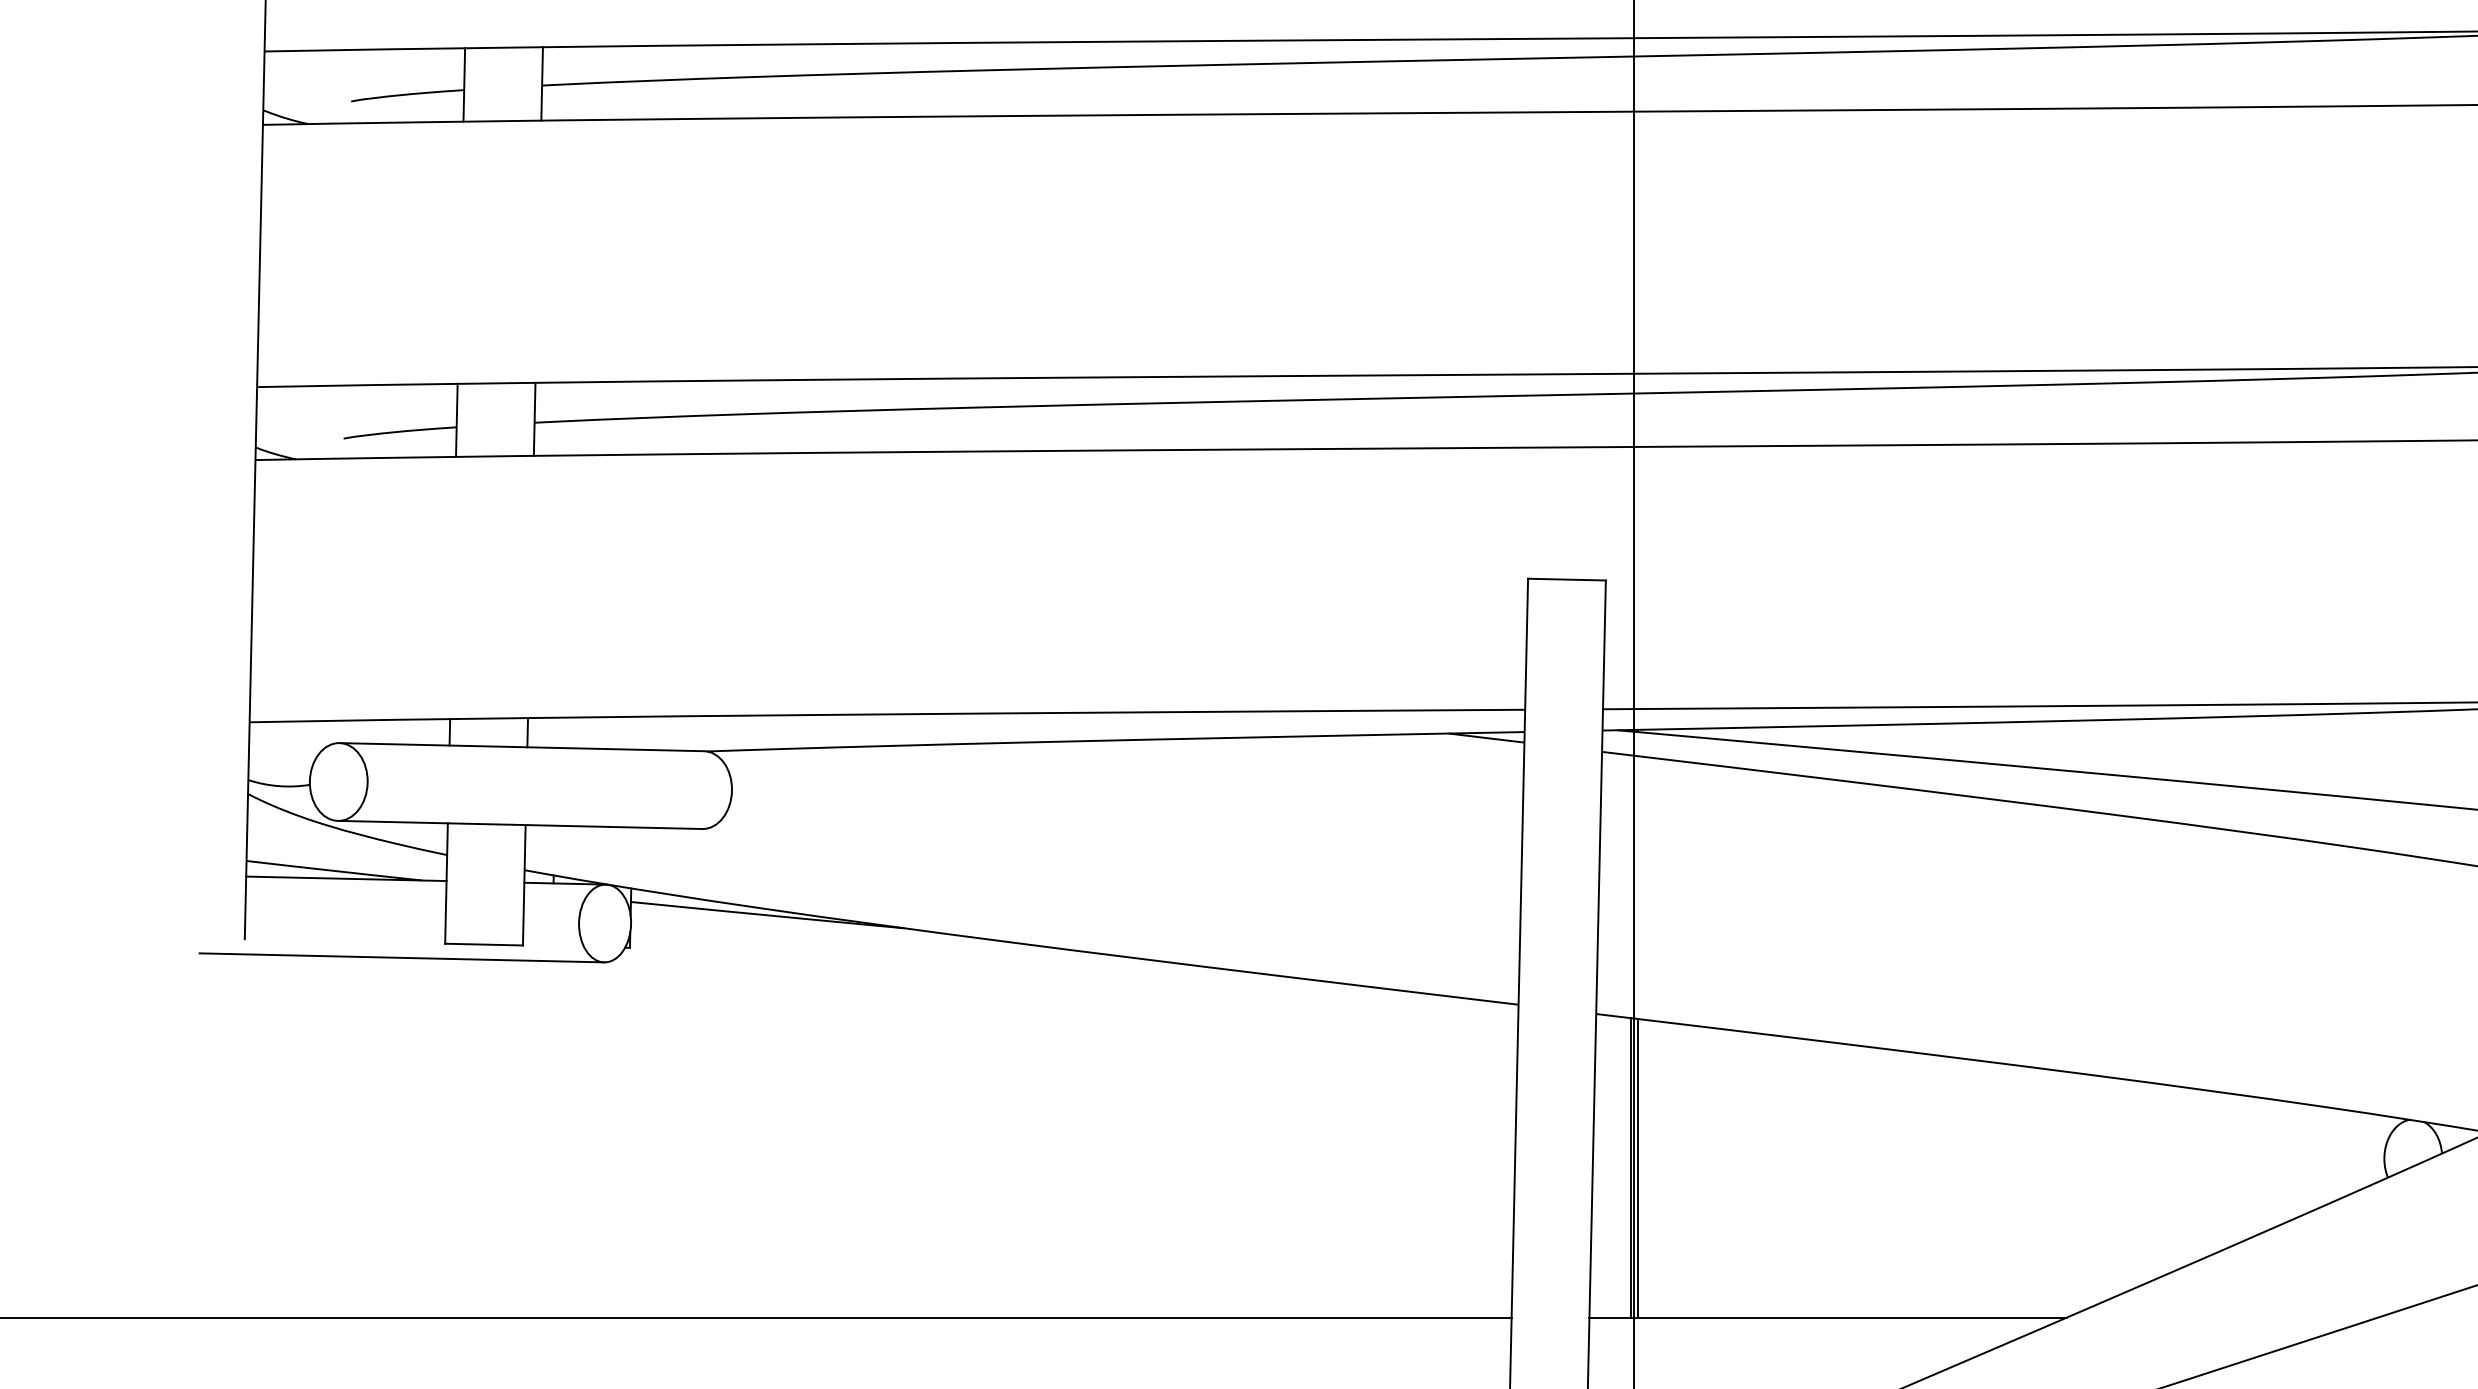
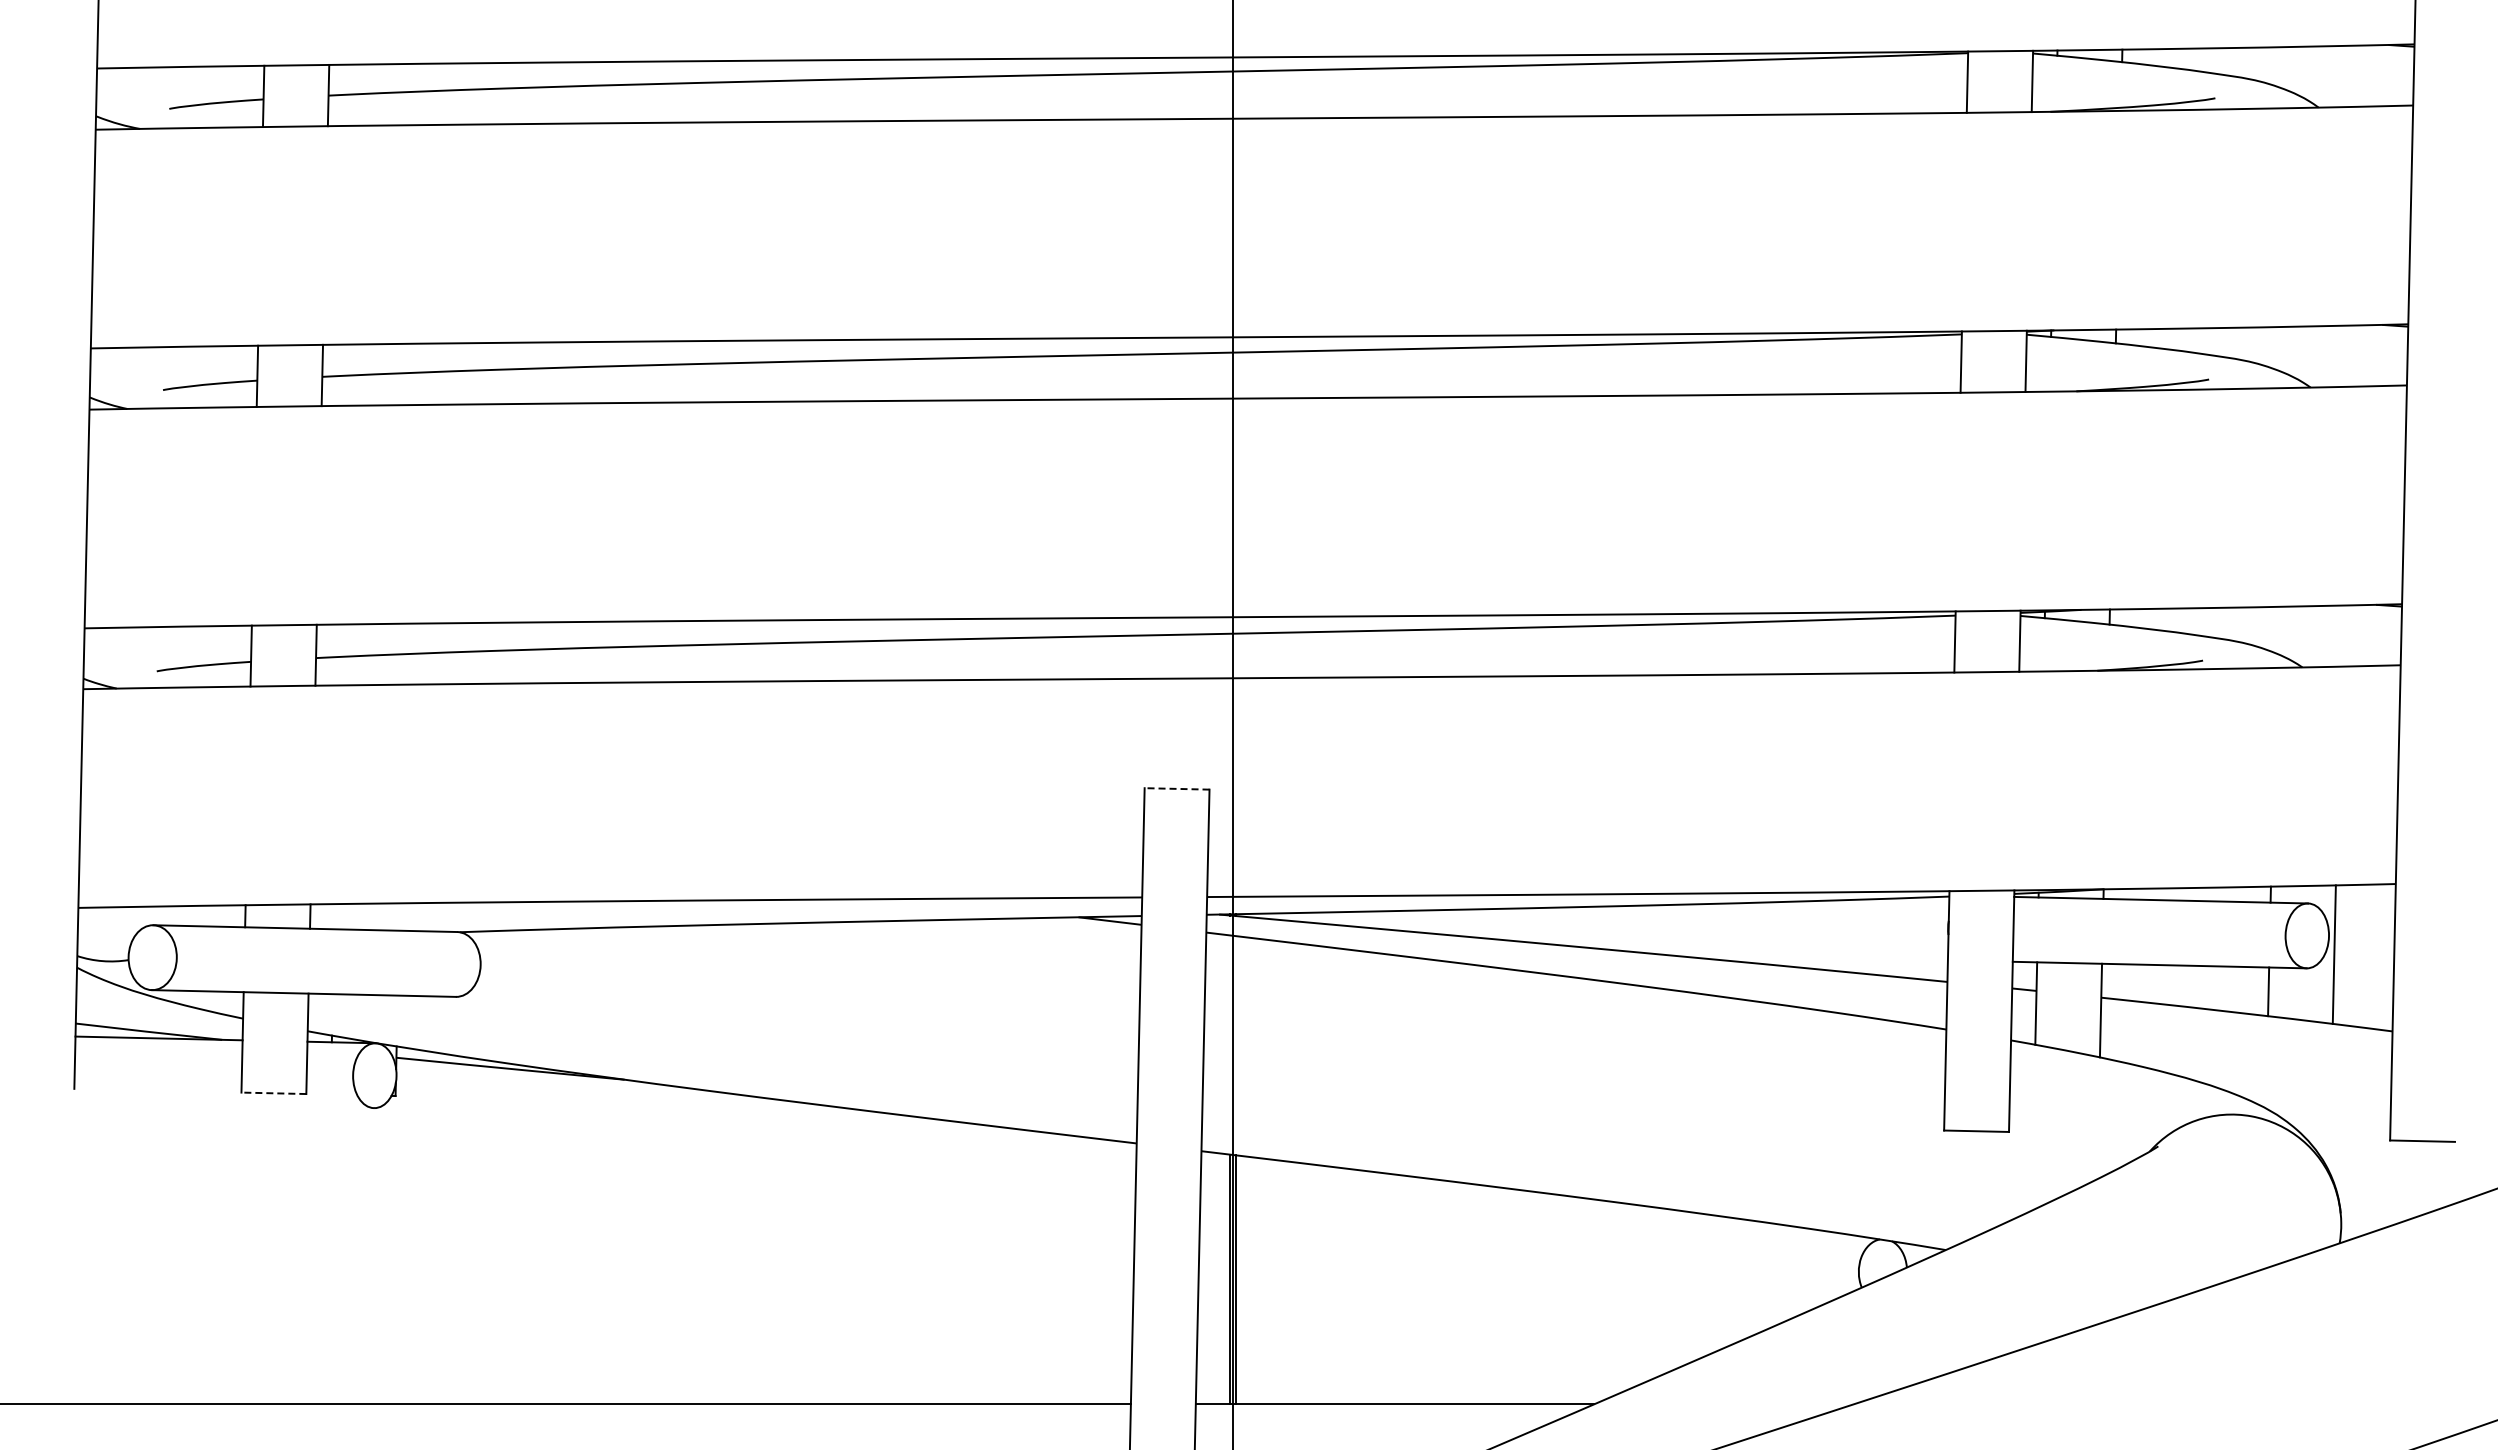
line: (1566, 579) -> (1176, 788), solid -> dashed
line: (483, 944) -> (273, 1093), solid -> dashed
line: (402, 958) -> (205, 1104), removed

